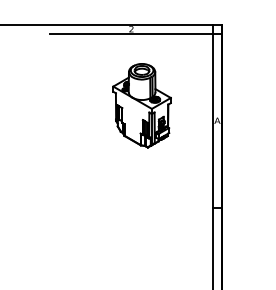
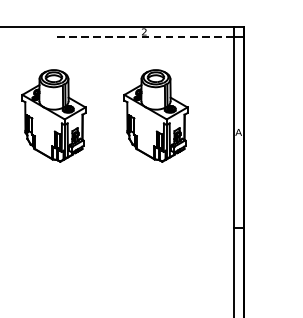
line: (131, 33) -> (144, 36), solid -> dashed
part: (48, 105) -> (53, 115), added

